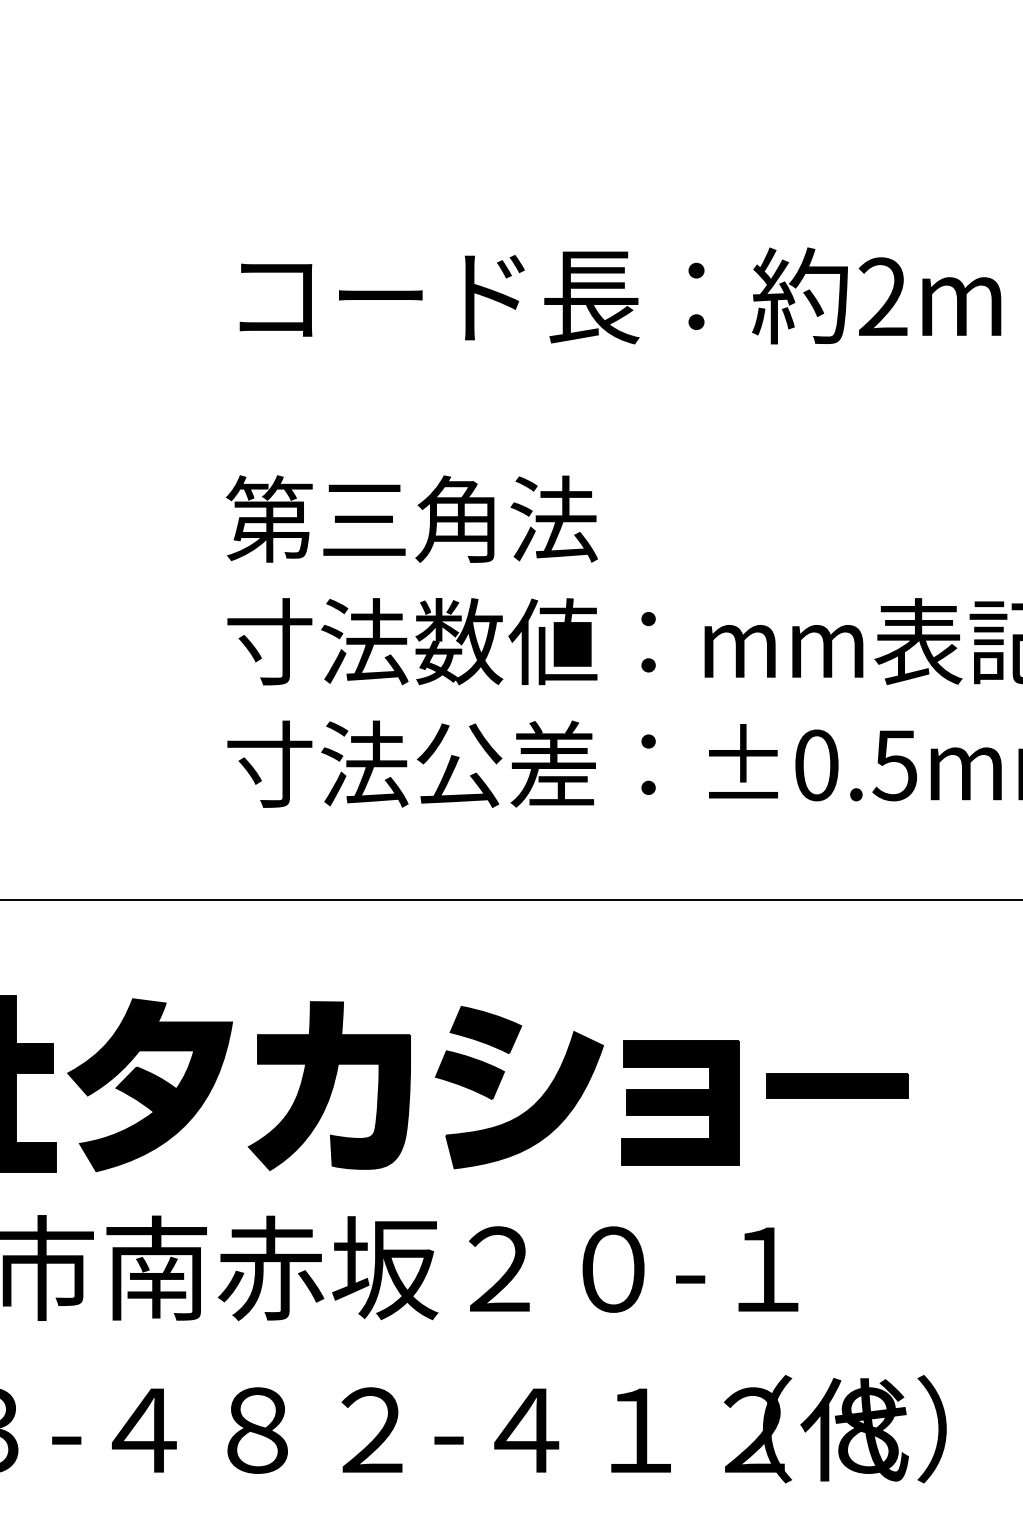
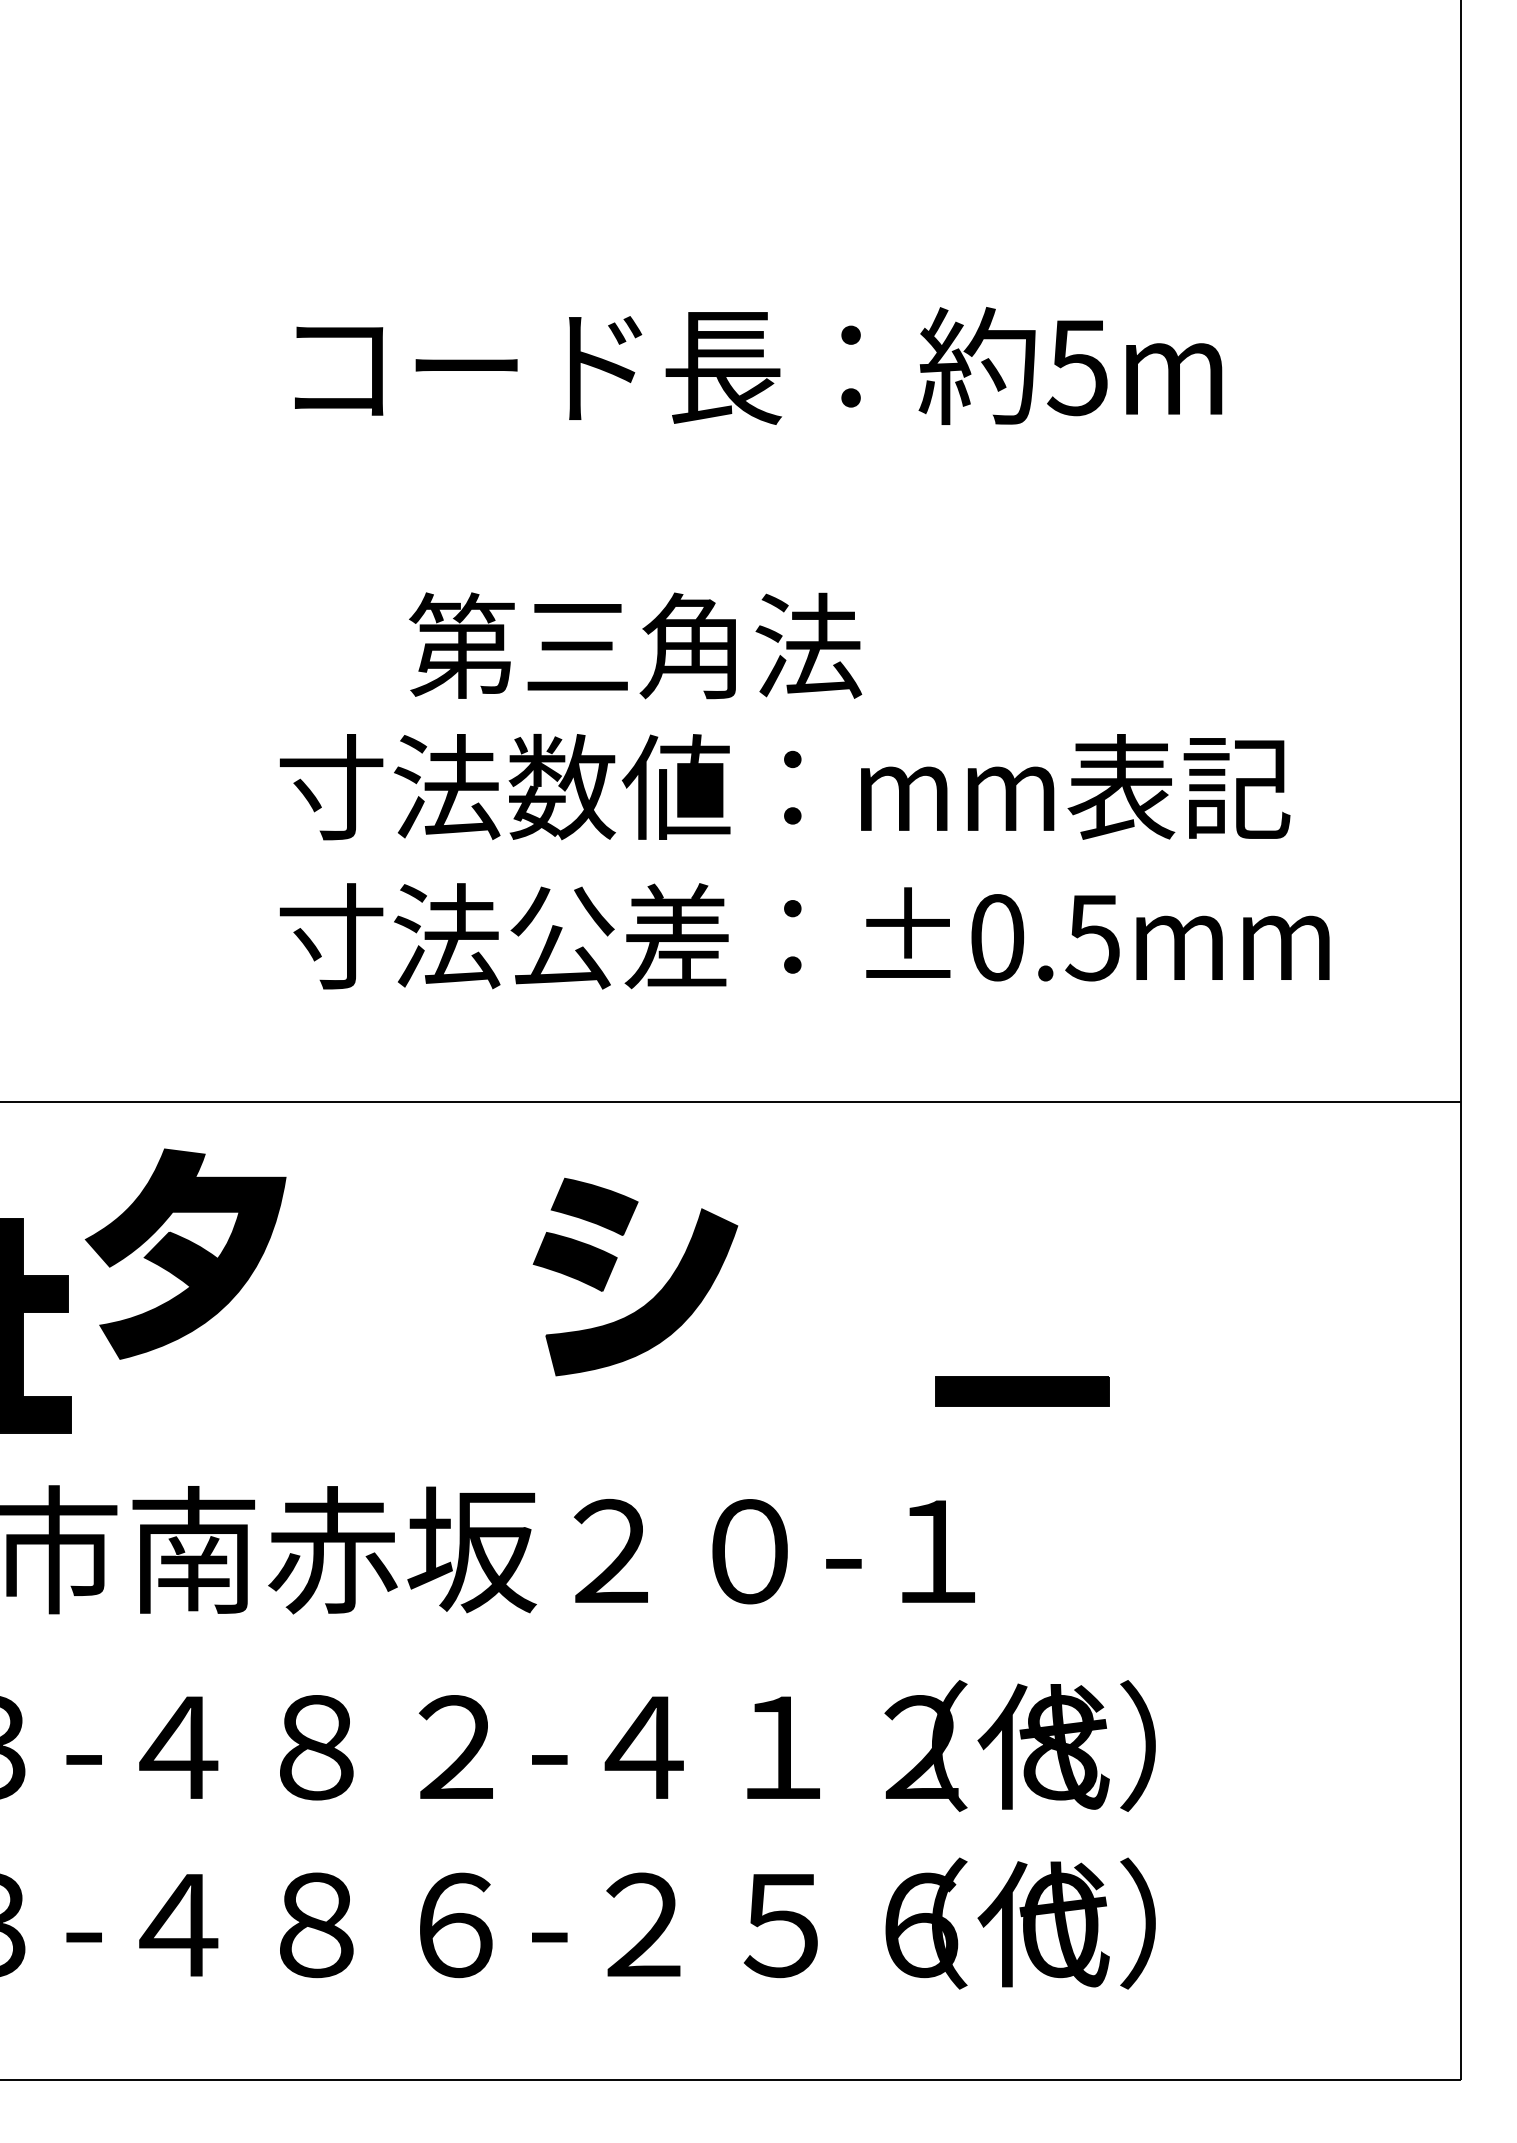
text: (882, 297) -> (1077, 367), 2m -> 5m
text: (411, 518) -> (635, 645), moved
part: (501, 1080) -> (613, 1268), moved
part: (149, 1084) -> (185, 1253), moved
part: (329, 1086) -> (404, 1328), removed
part: (837, 1086) -> (1022, 1391), moved
part: (680, 1102) -> (831, 1348), removed

